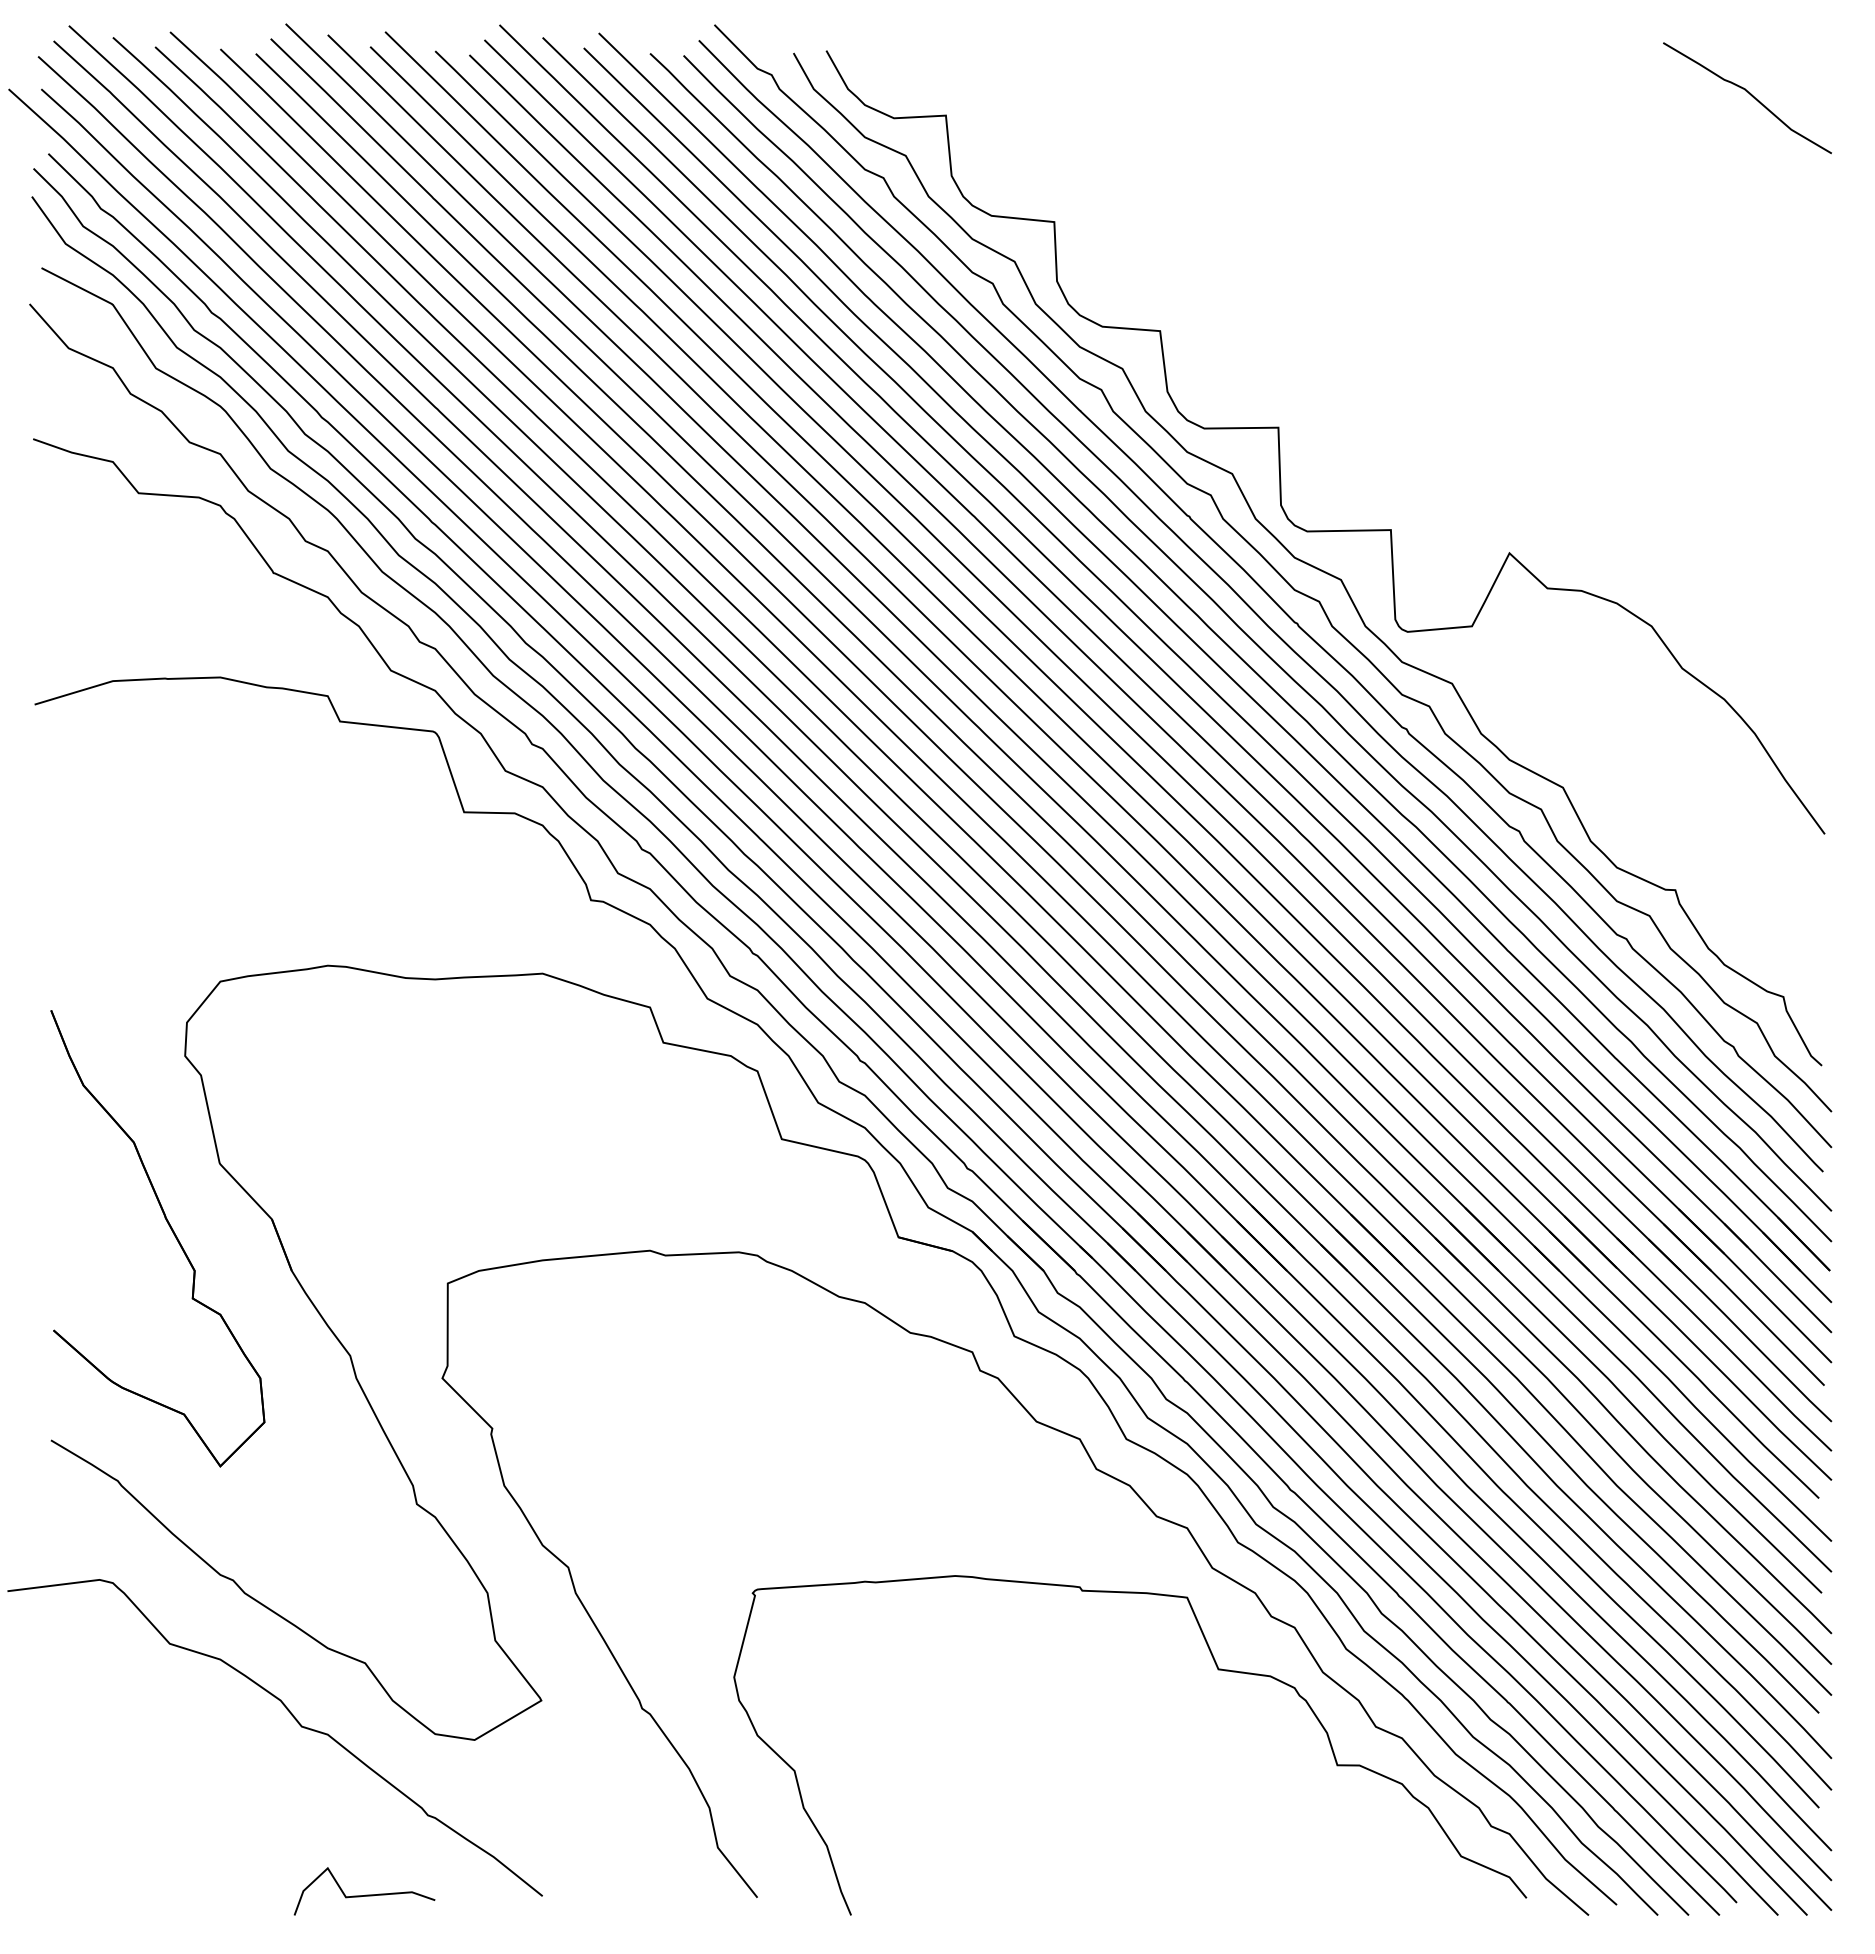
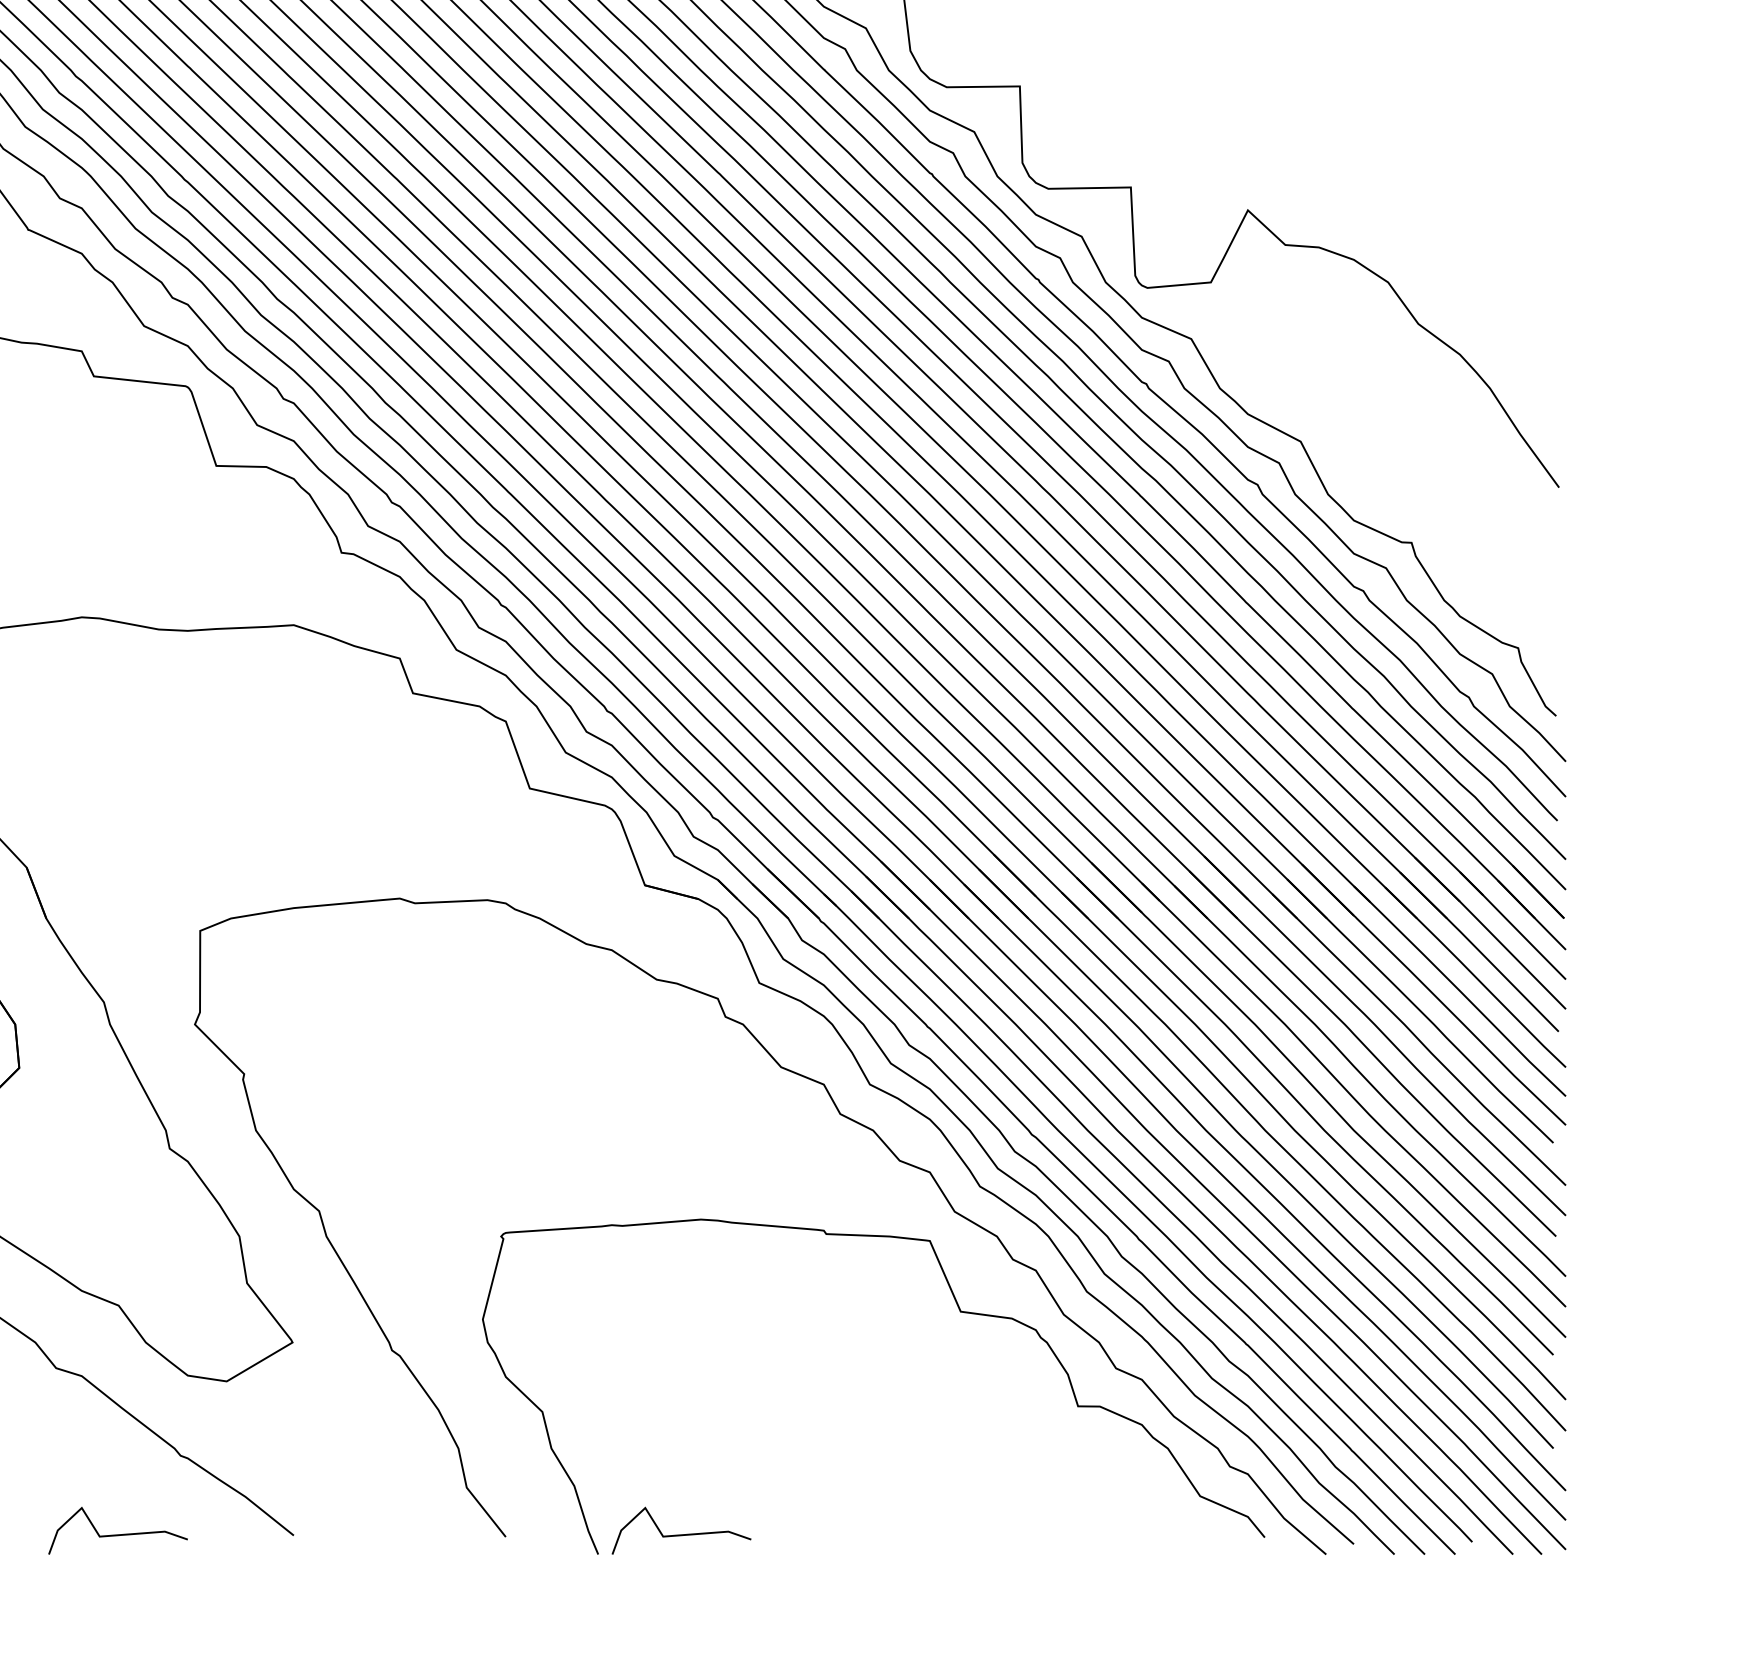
curve: (936, 1894) -> (682, 1533), added

